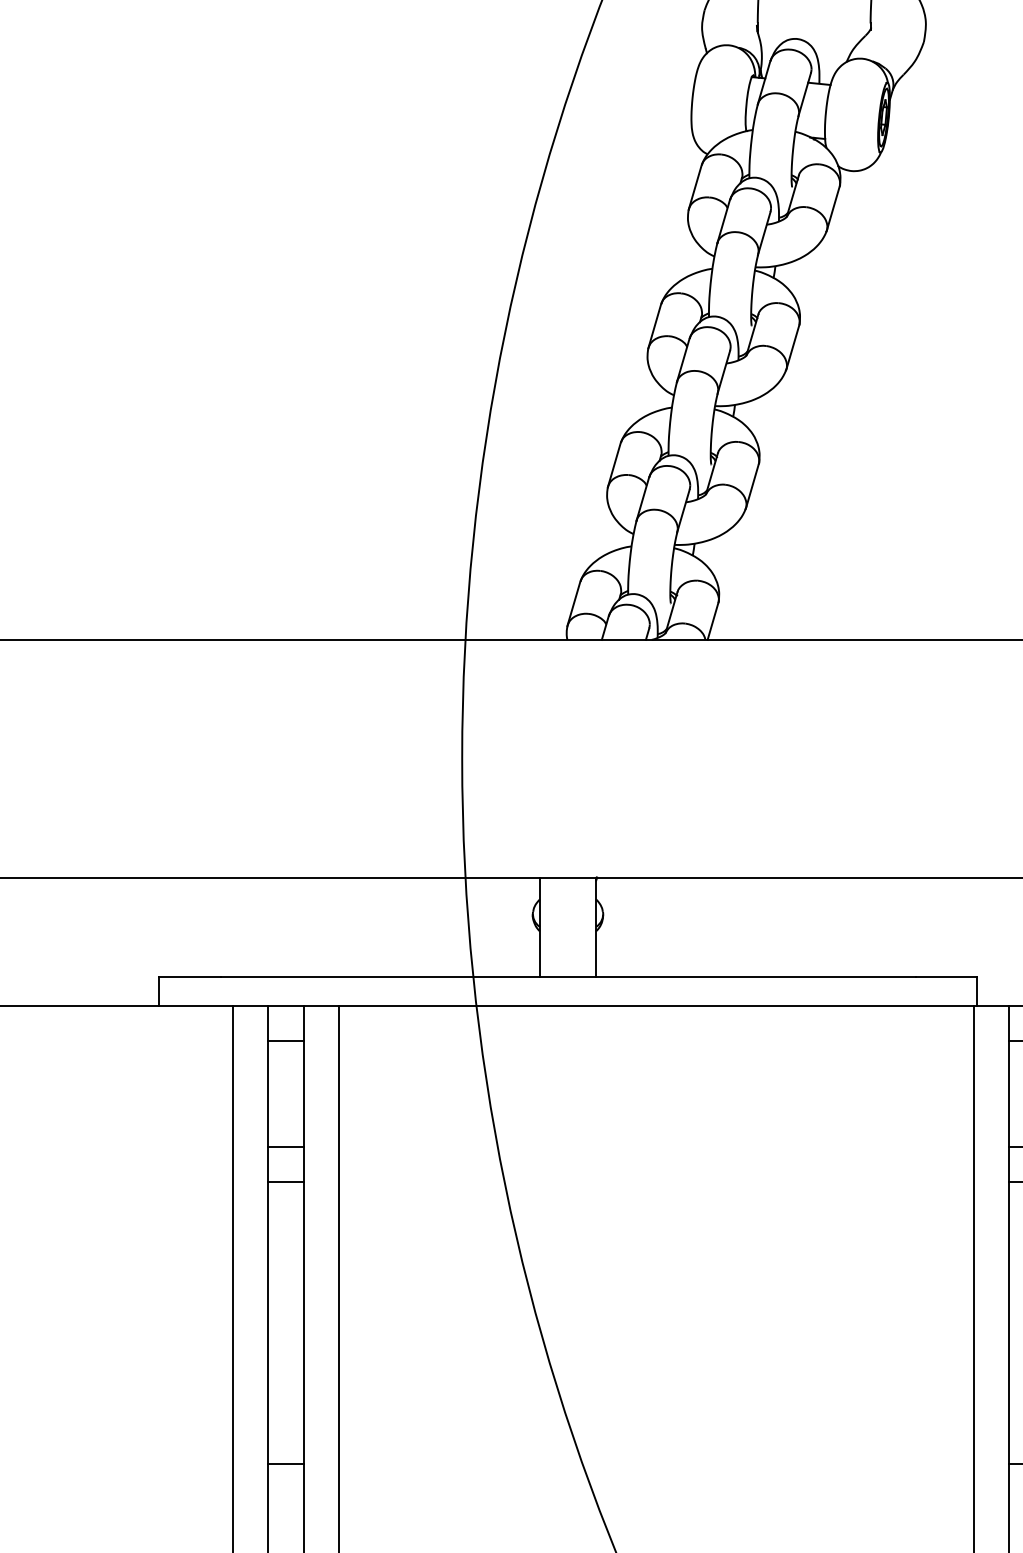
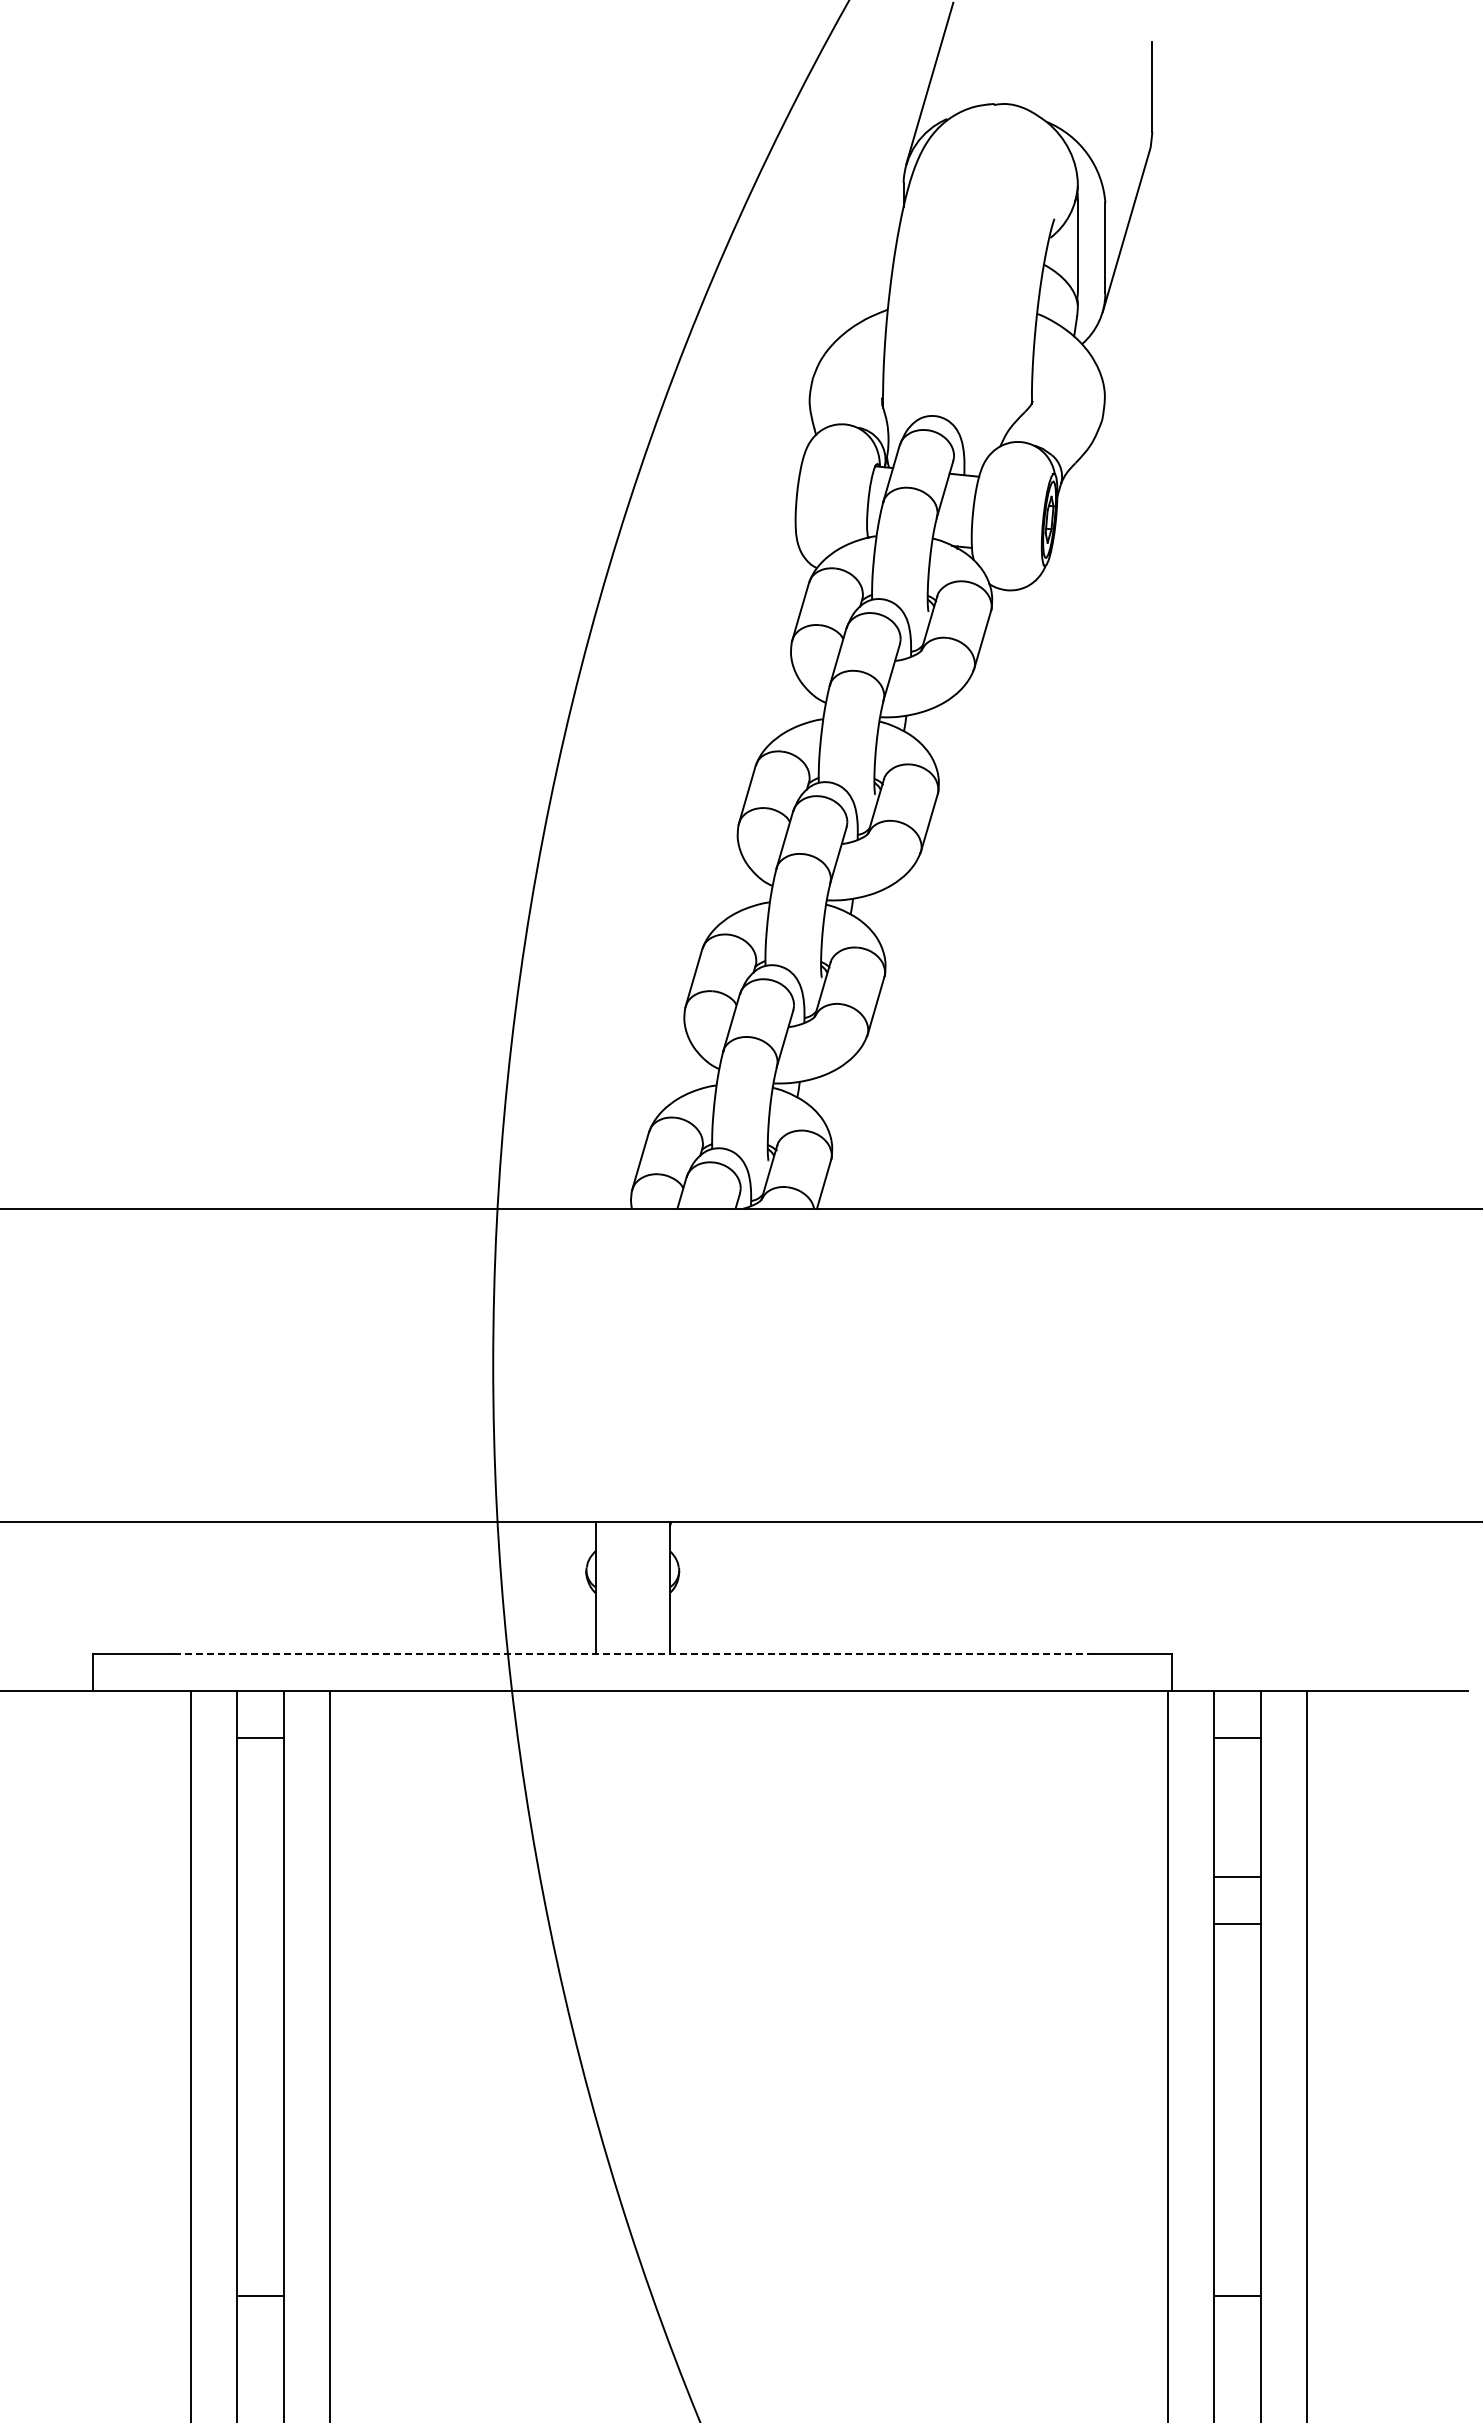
line: (568, 977) -> (633, 1653), solid -> dashed
line: (285, 1146) -> (260, 1877), removed
line: (285, 1181) -> (260, 1923), removed

